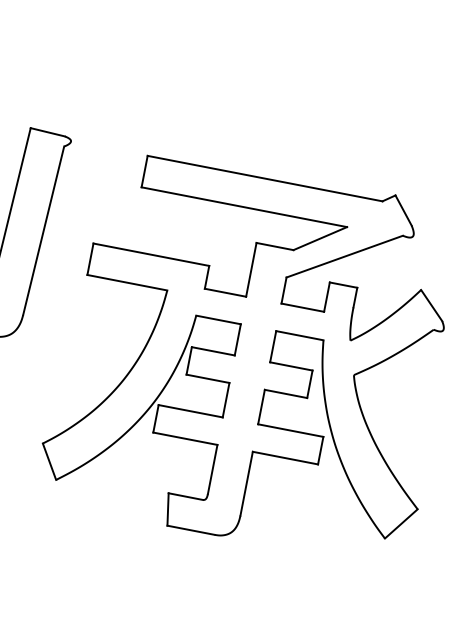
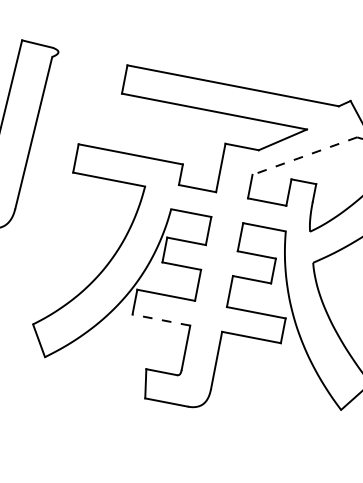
line: (344, 256) -> (304, 155), solid -> dashed
line: (185, 438) -> (161, 319), solid -> dashed

